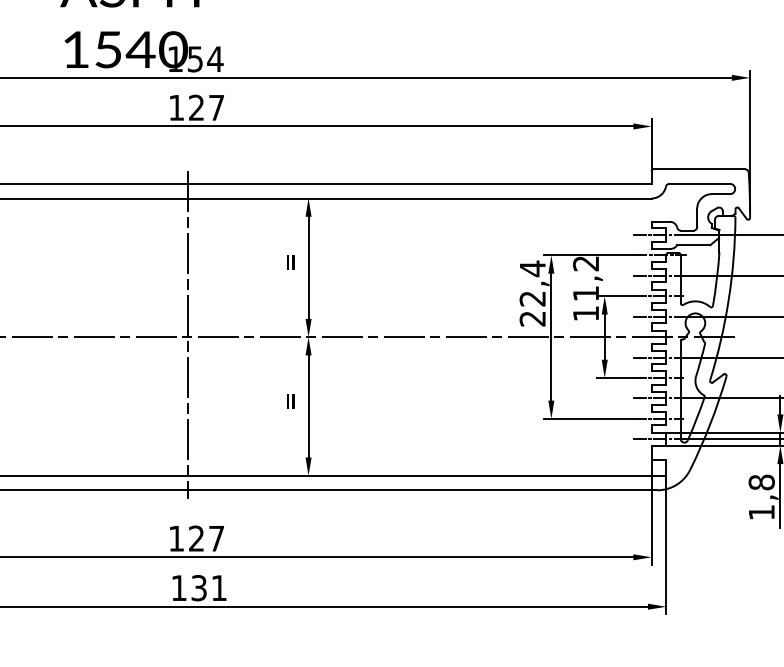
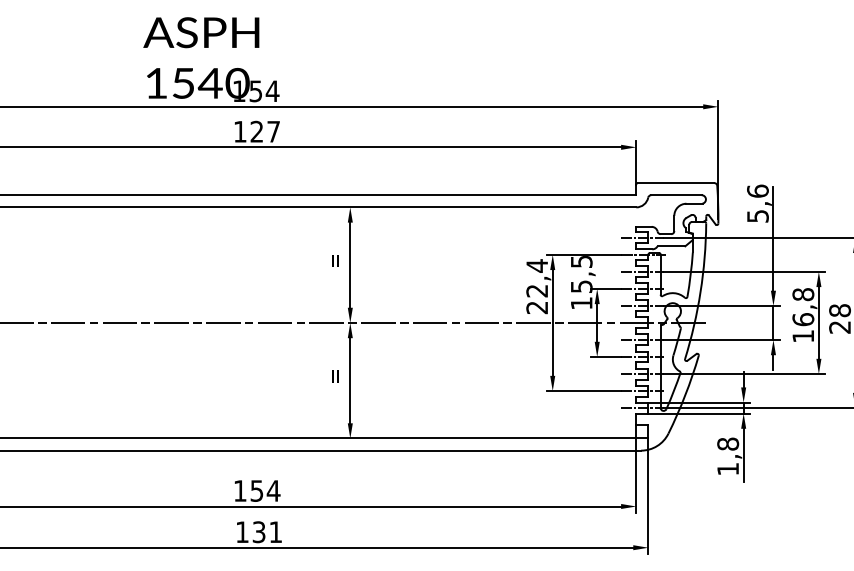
text: (585, 279) -> (581, 274), 11,2 -> 15,5
line: (188, 335) -> (250, 321), removed
text: (206, 538) -> (265, 490), 127 -> 154

